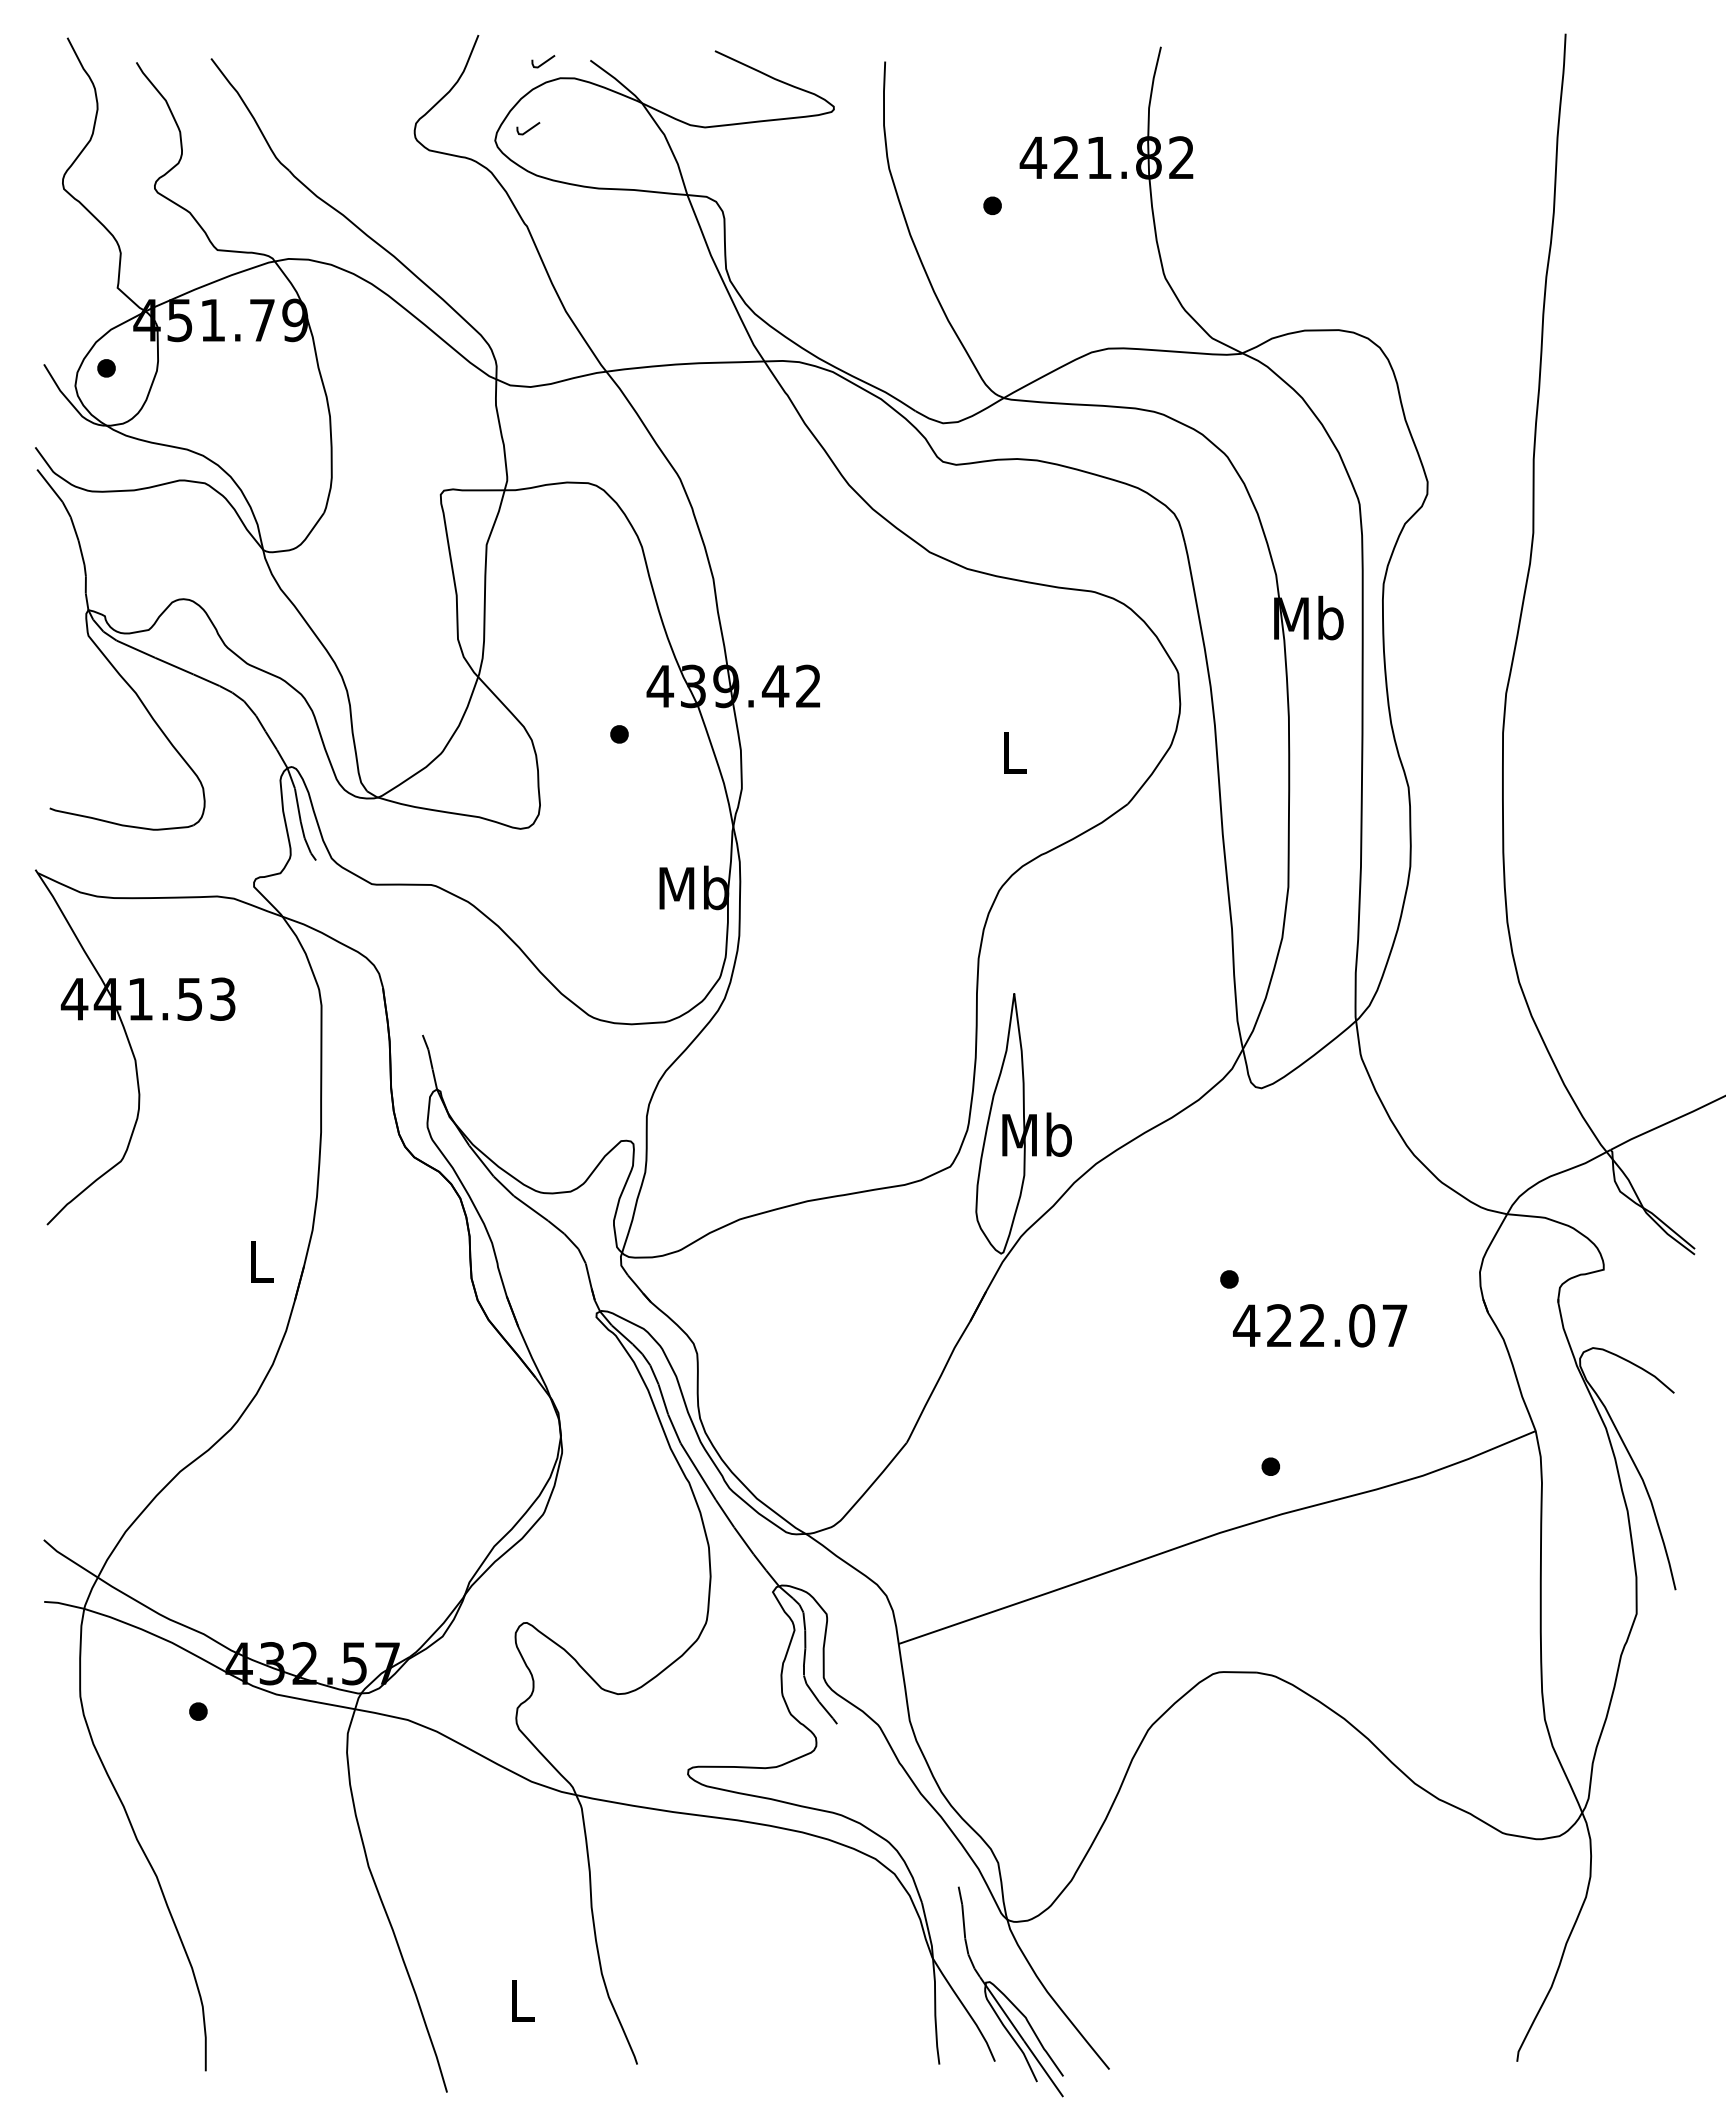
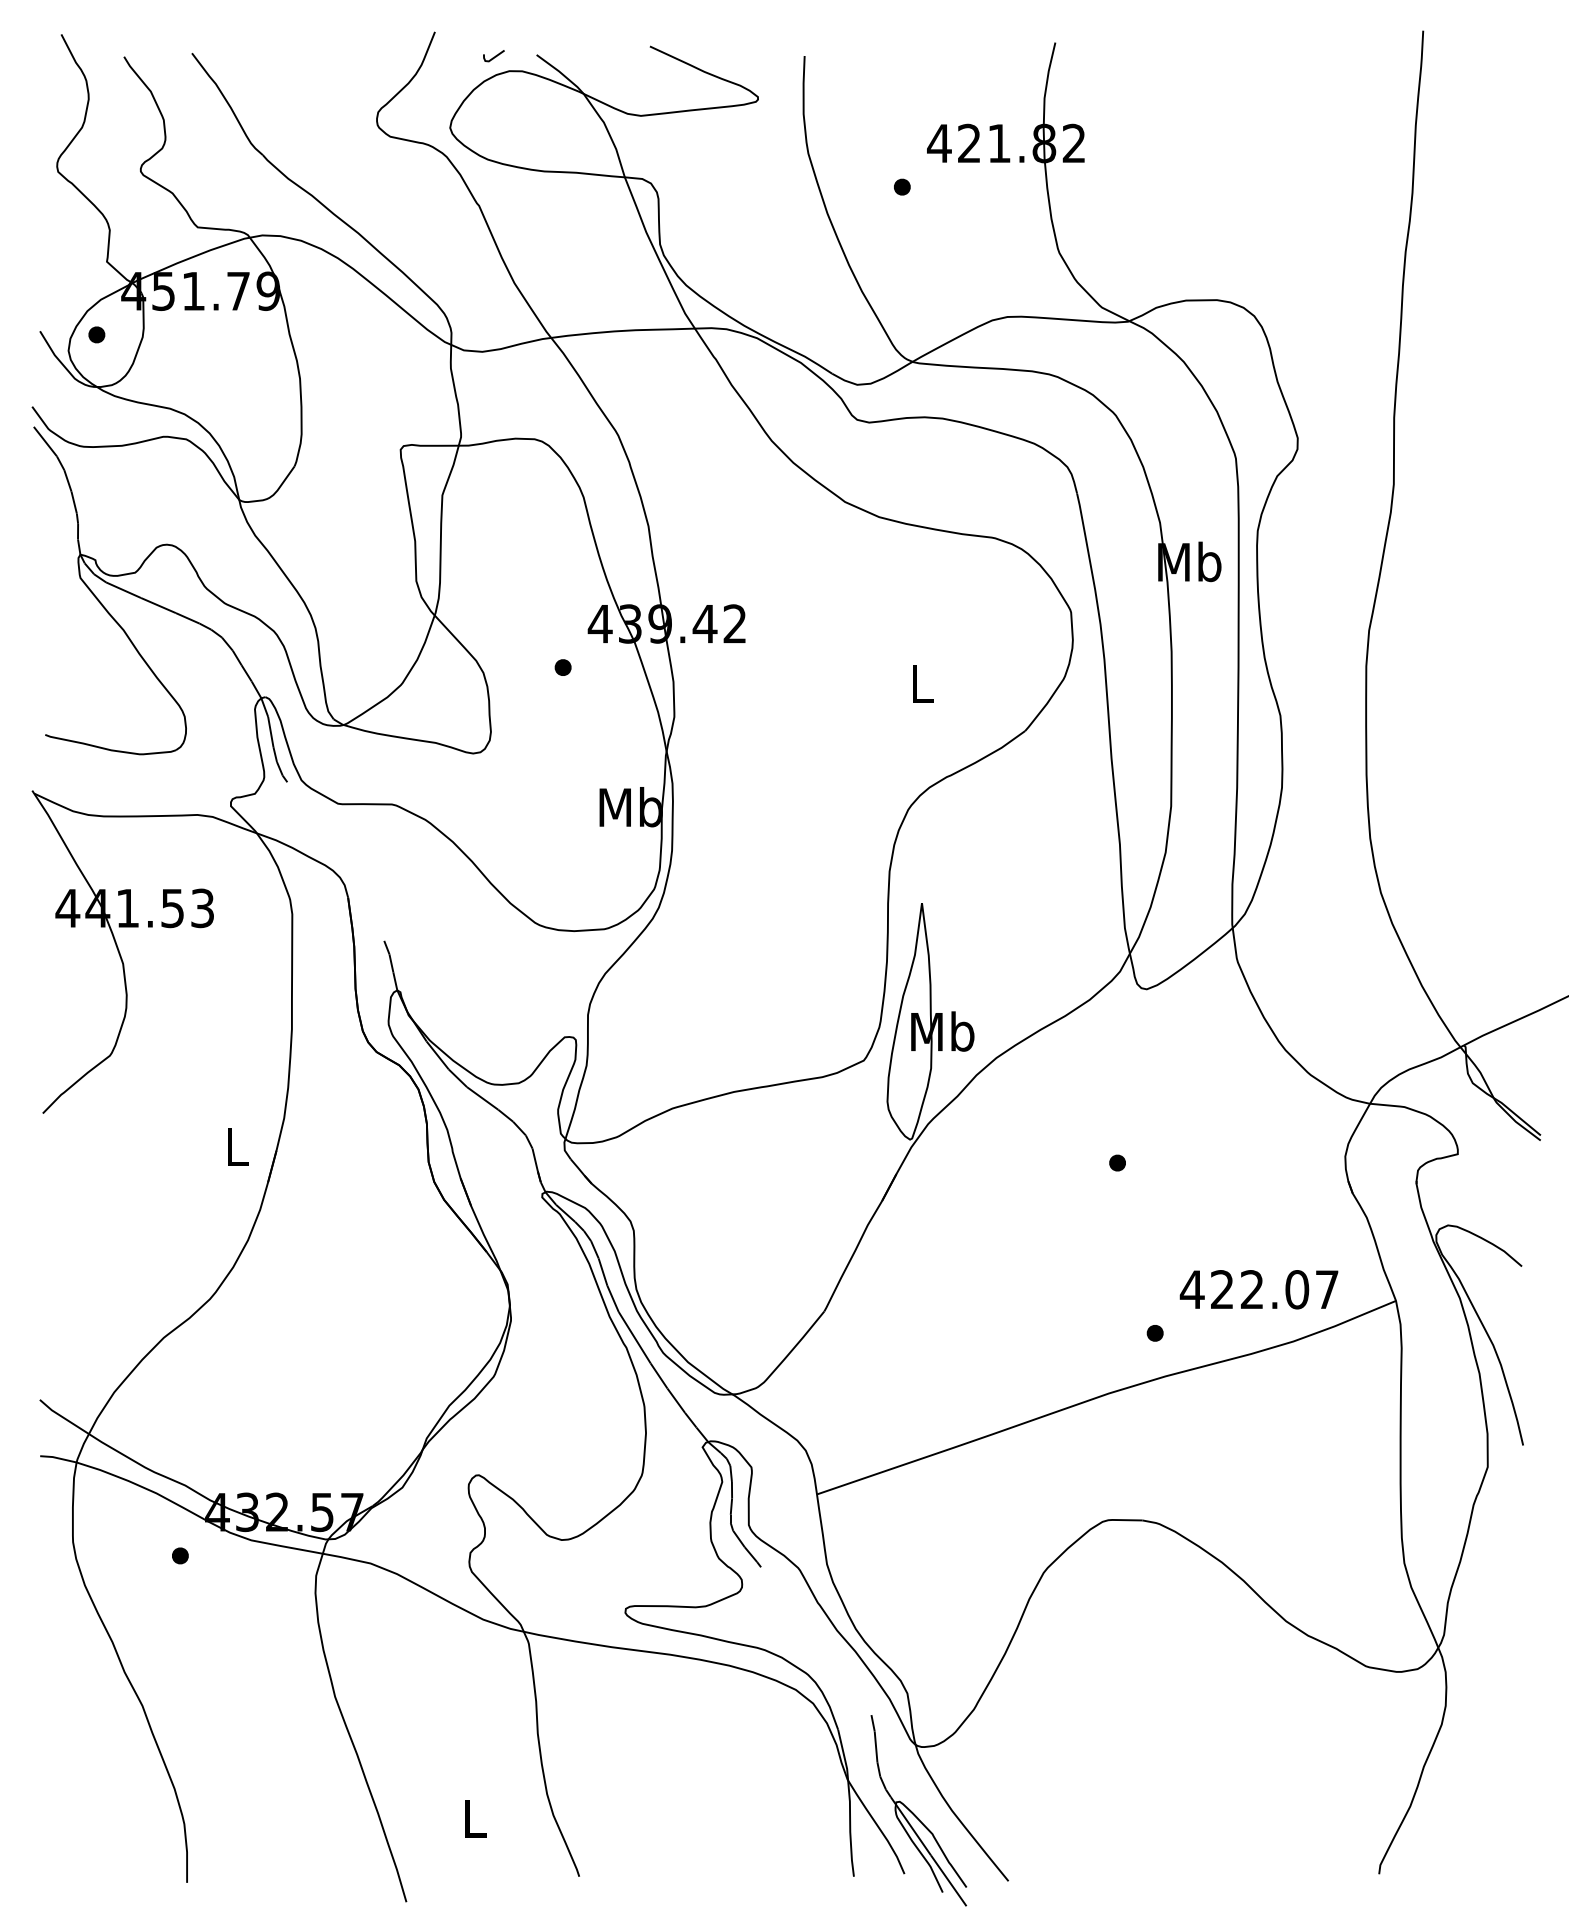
line: (529, 128) -> (481, 116), removed
text: (1320, 1325) -> (1259, 1289), moved

